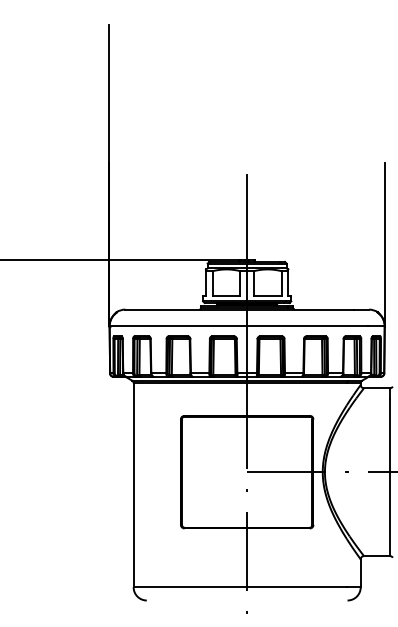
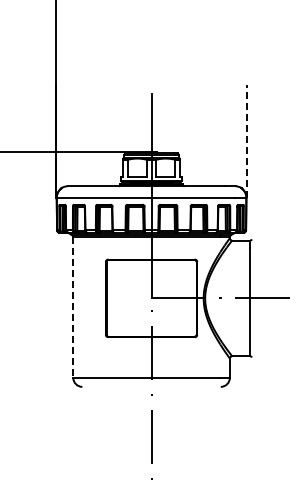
line: (384, 243) -> (246, 140), solid -> dashed
line: (133, 486) -> (73, 308), solid -> dashed

